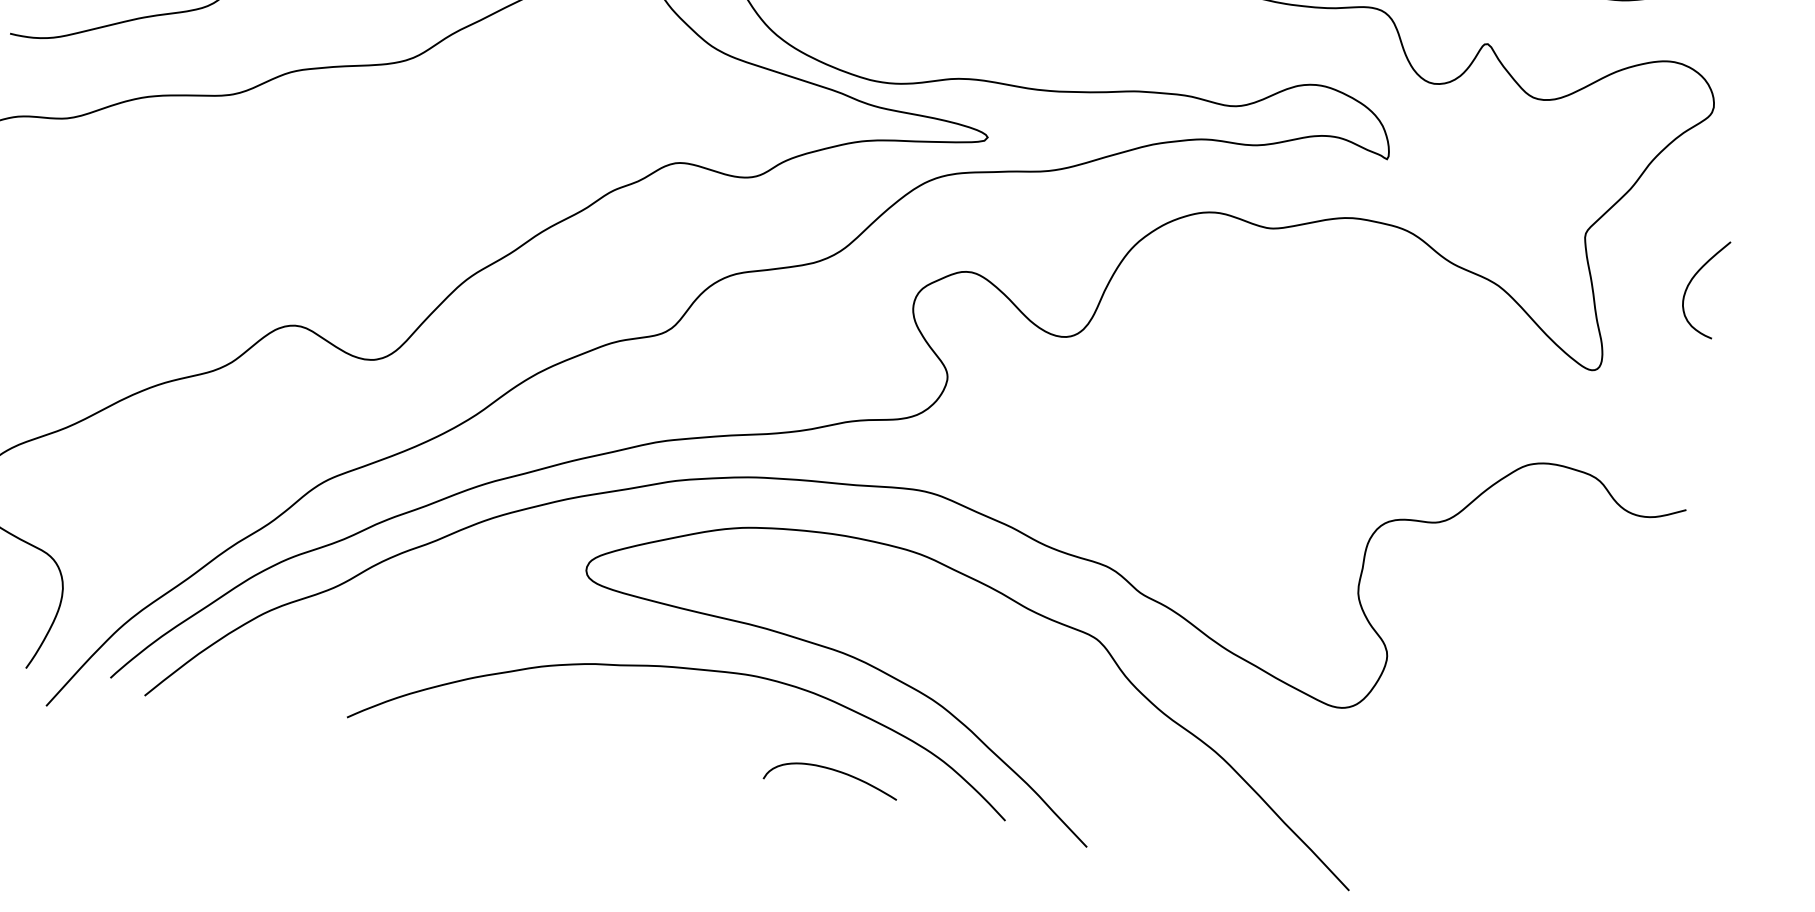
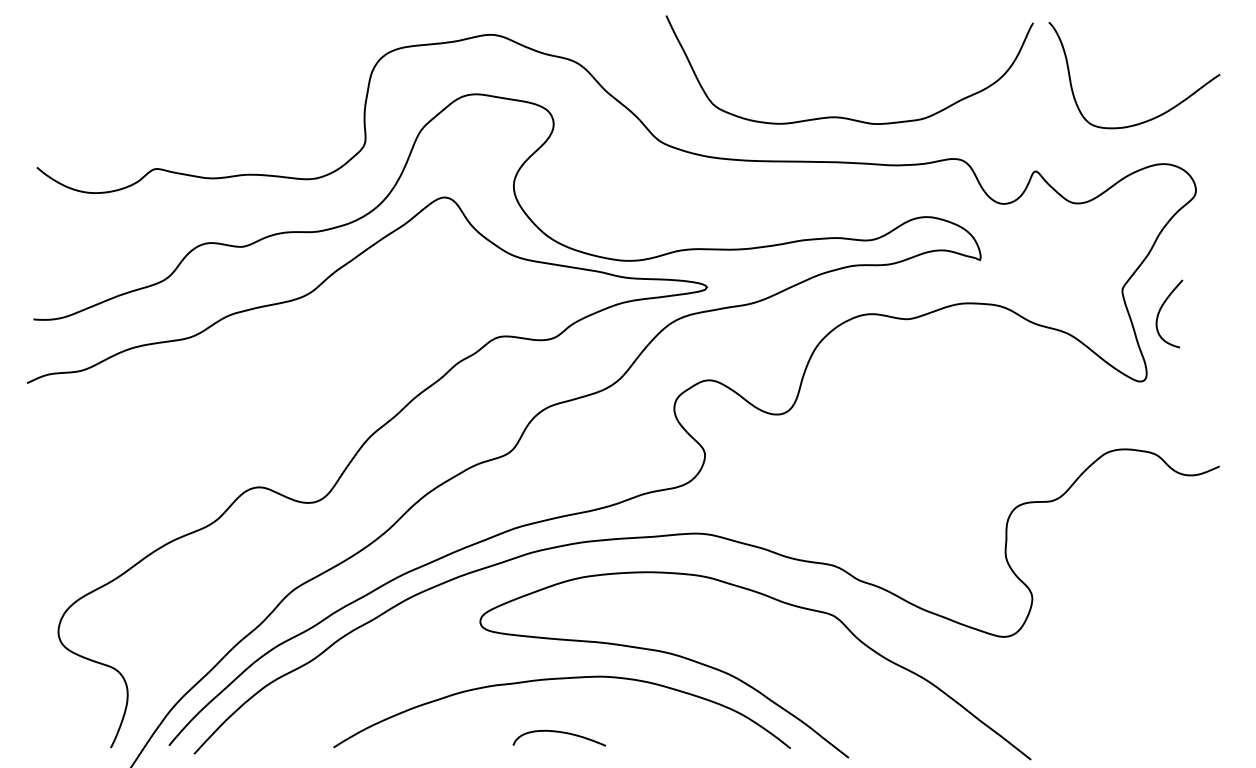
curve: (1693, 279) -> (1161, 309), moved
curve: (835, 772) -> (561, 733), moved

